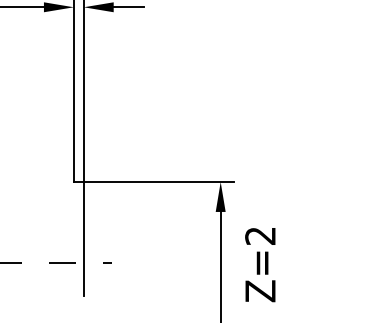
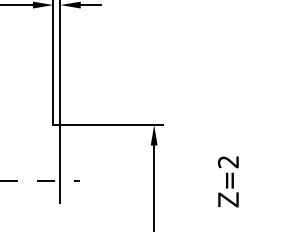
text: (260, 264) -> (228, 181), moved

